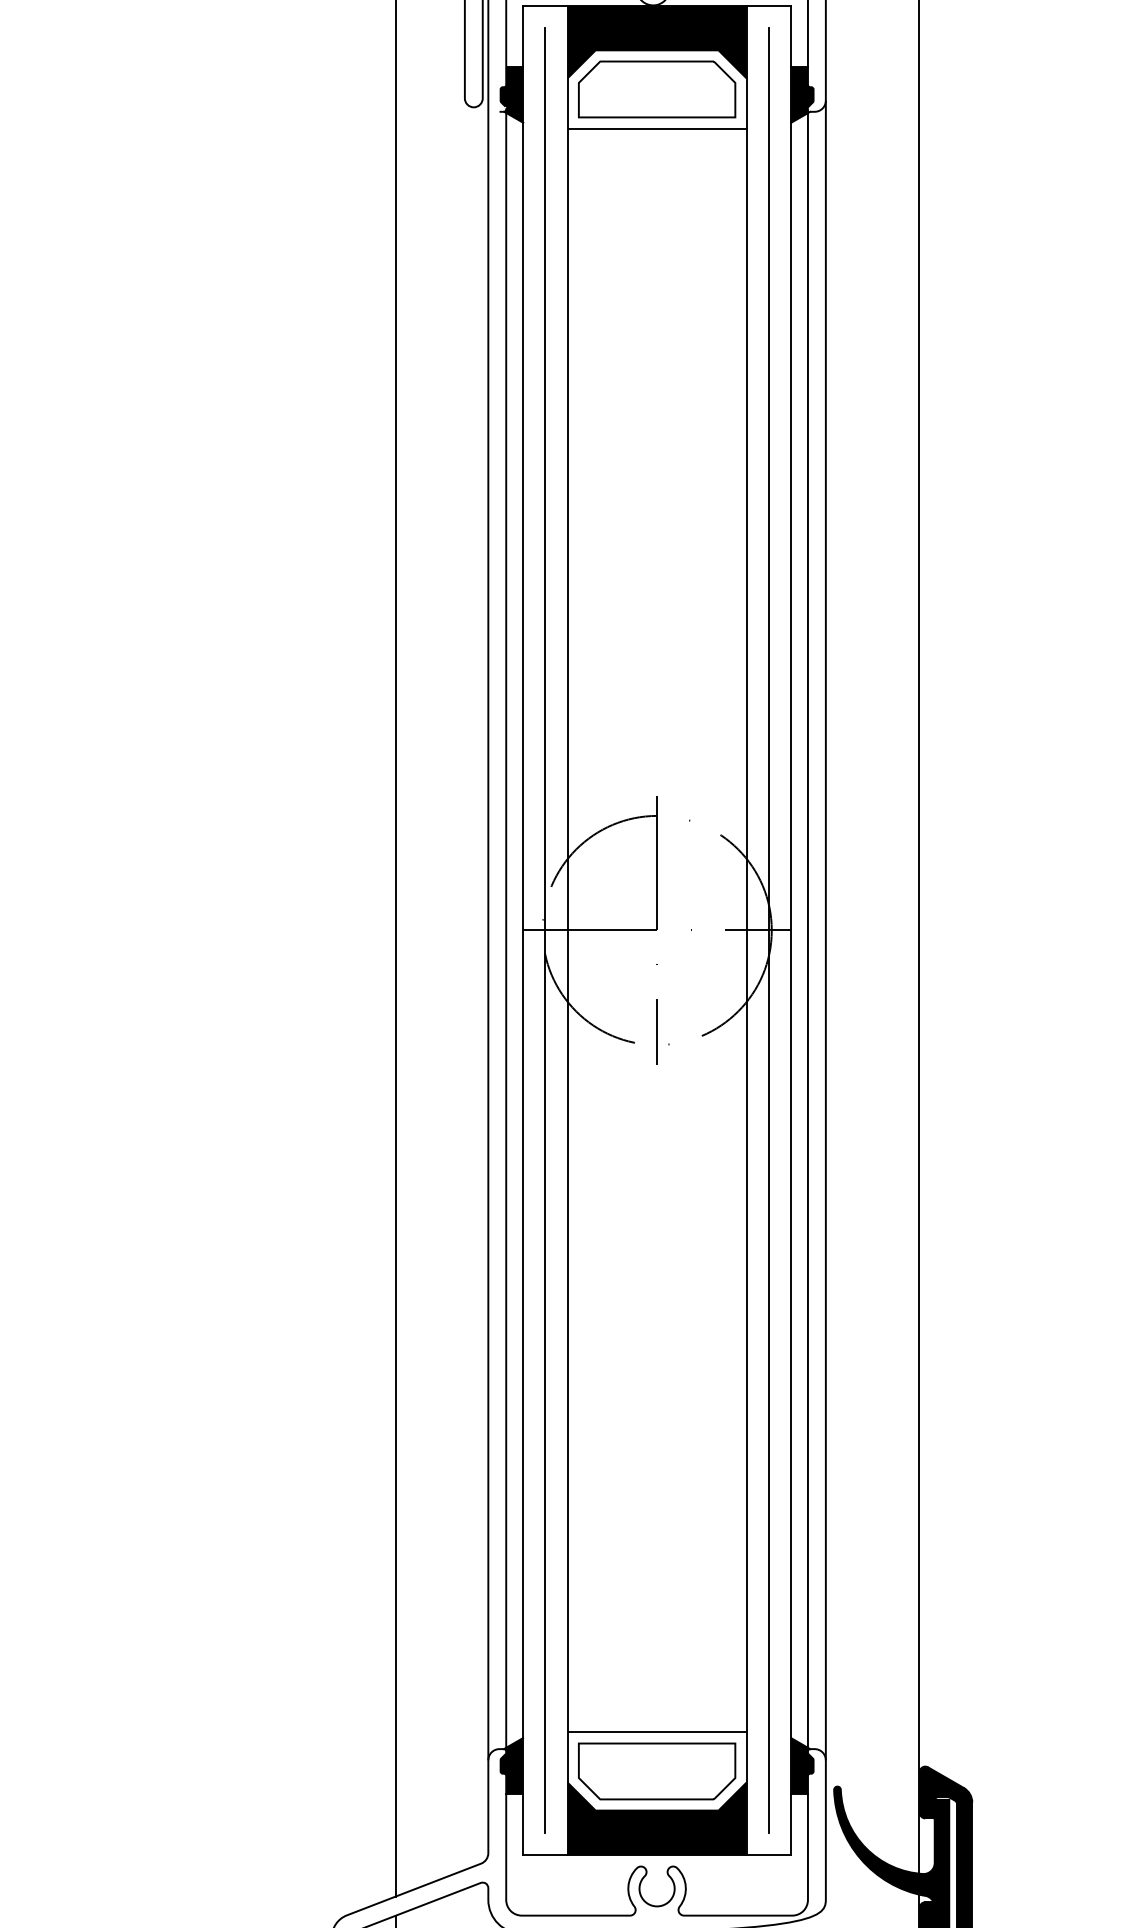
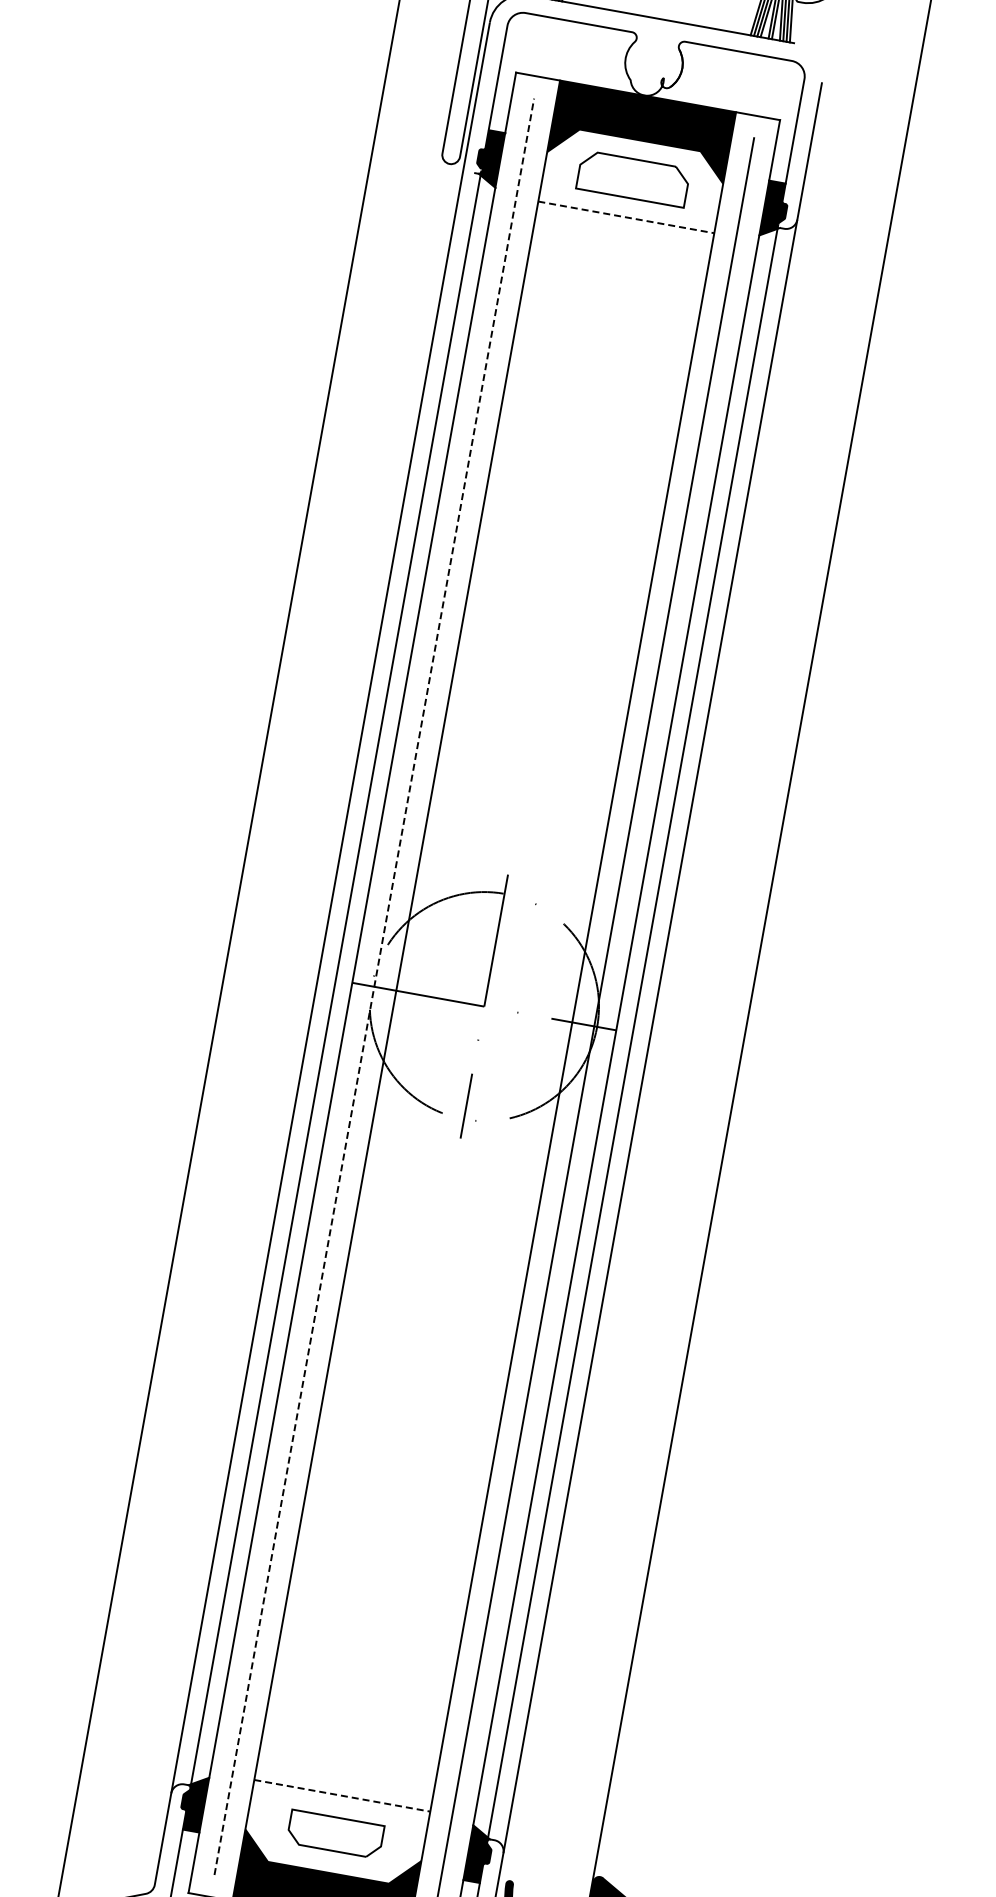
part: (657, 89) -> (633, 178), size x0.7
line: (657, 128) -> (626, 217), solid -> dashed
line: (545, 929) -> (374, 985), solid -> dashed
line: (657, 1732) -> (342, 1796), solid -> dashed
part: (657, 1771) -> (335, 1834), size x0.6

